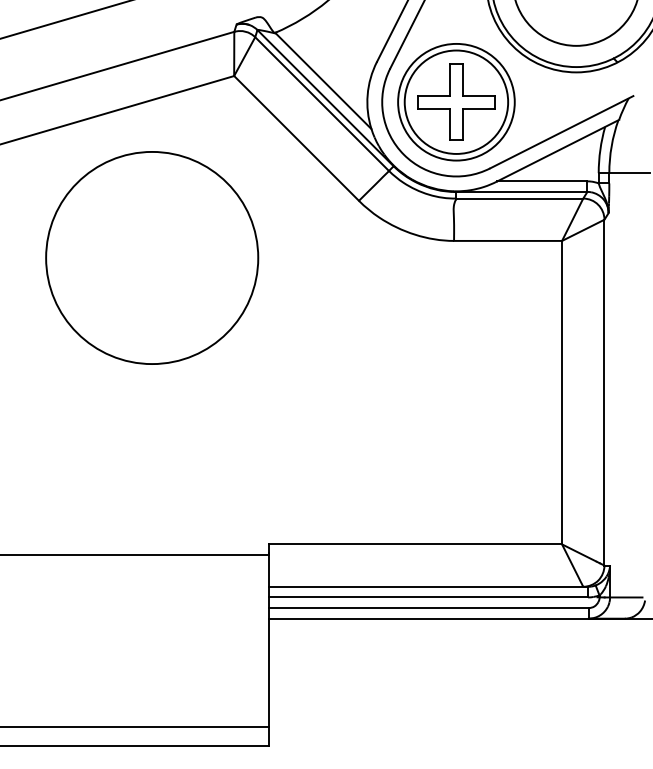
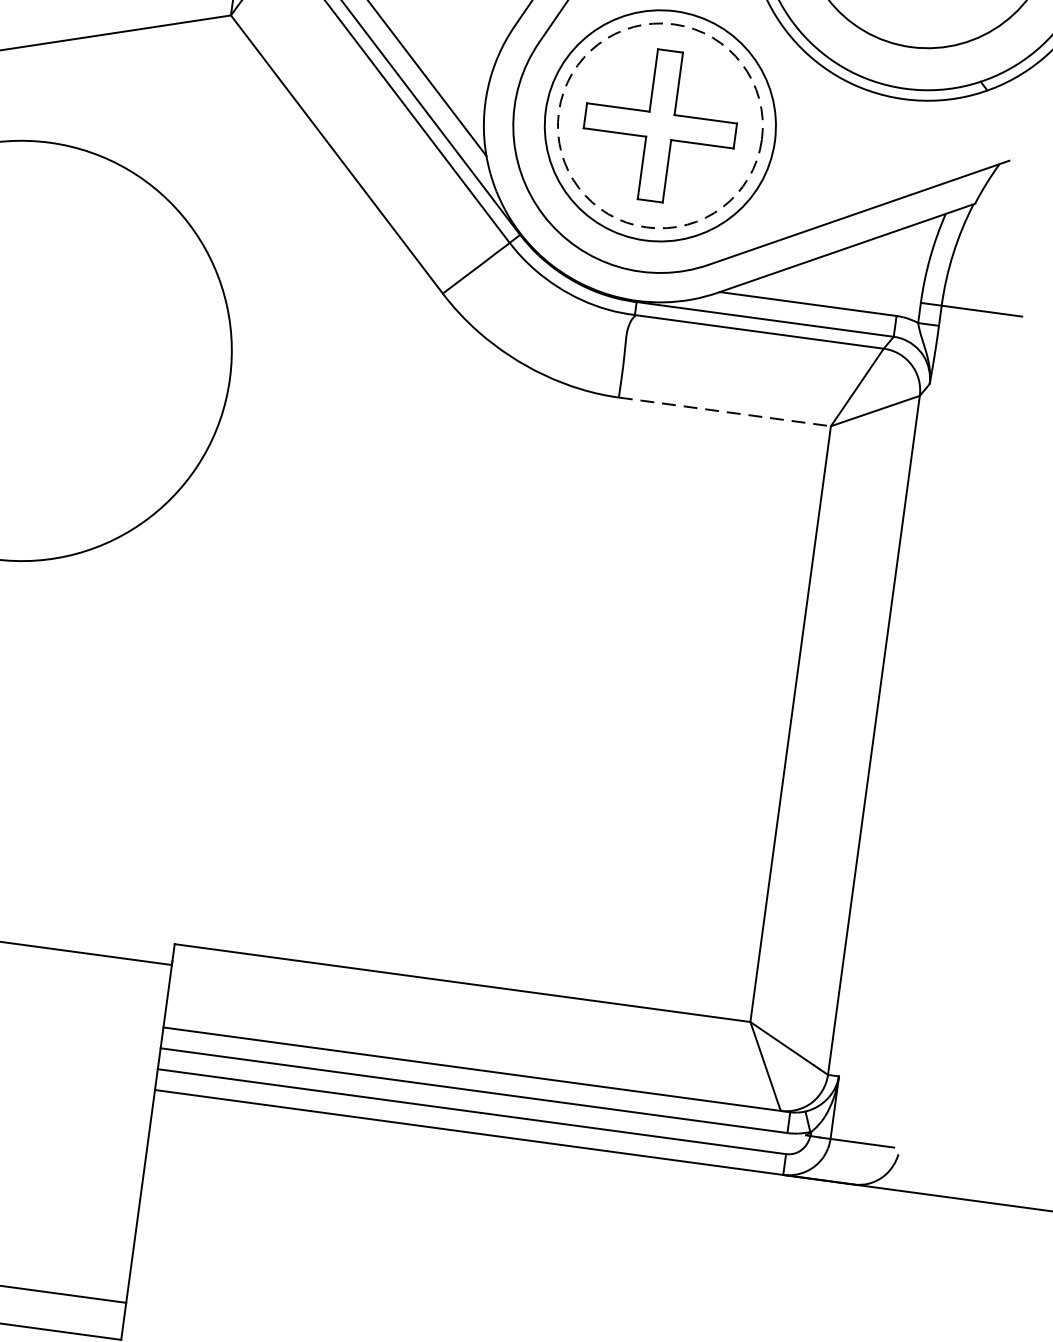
circle: (456, 101) -> (660, 124), solid -> dashed
line: (508, 240) -> (725, 411), solid -> dashed

